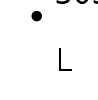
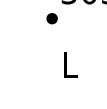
part: (36, 16) -> (51, 19), moved

